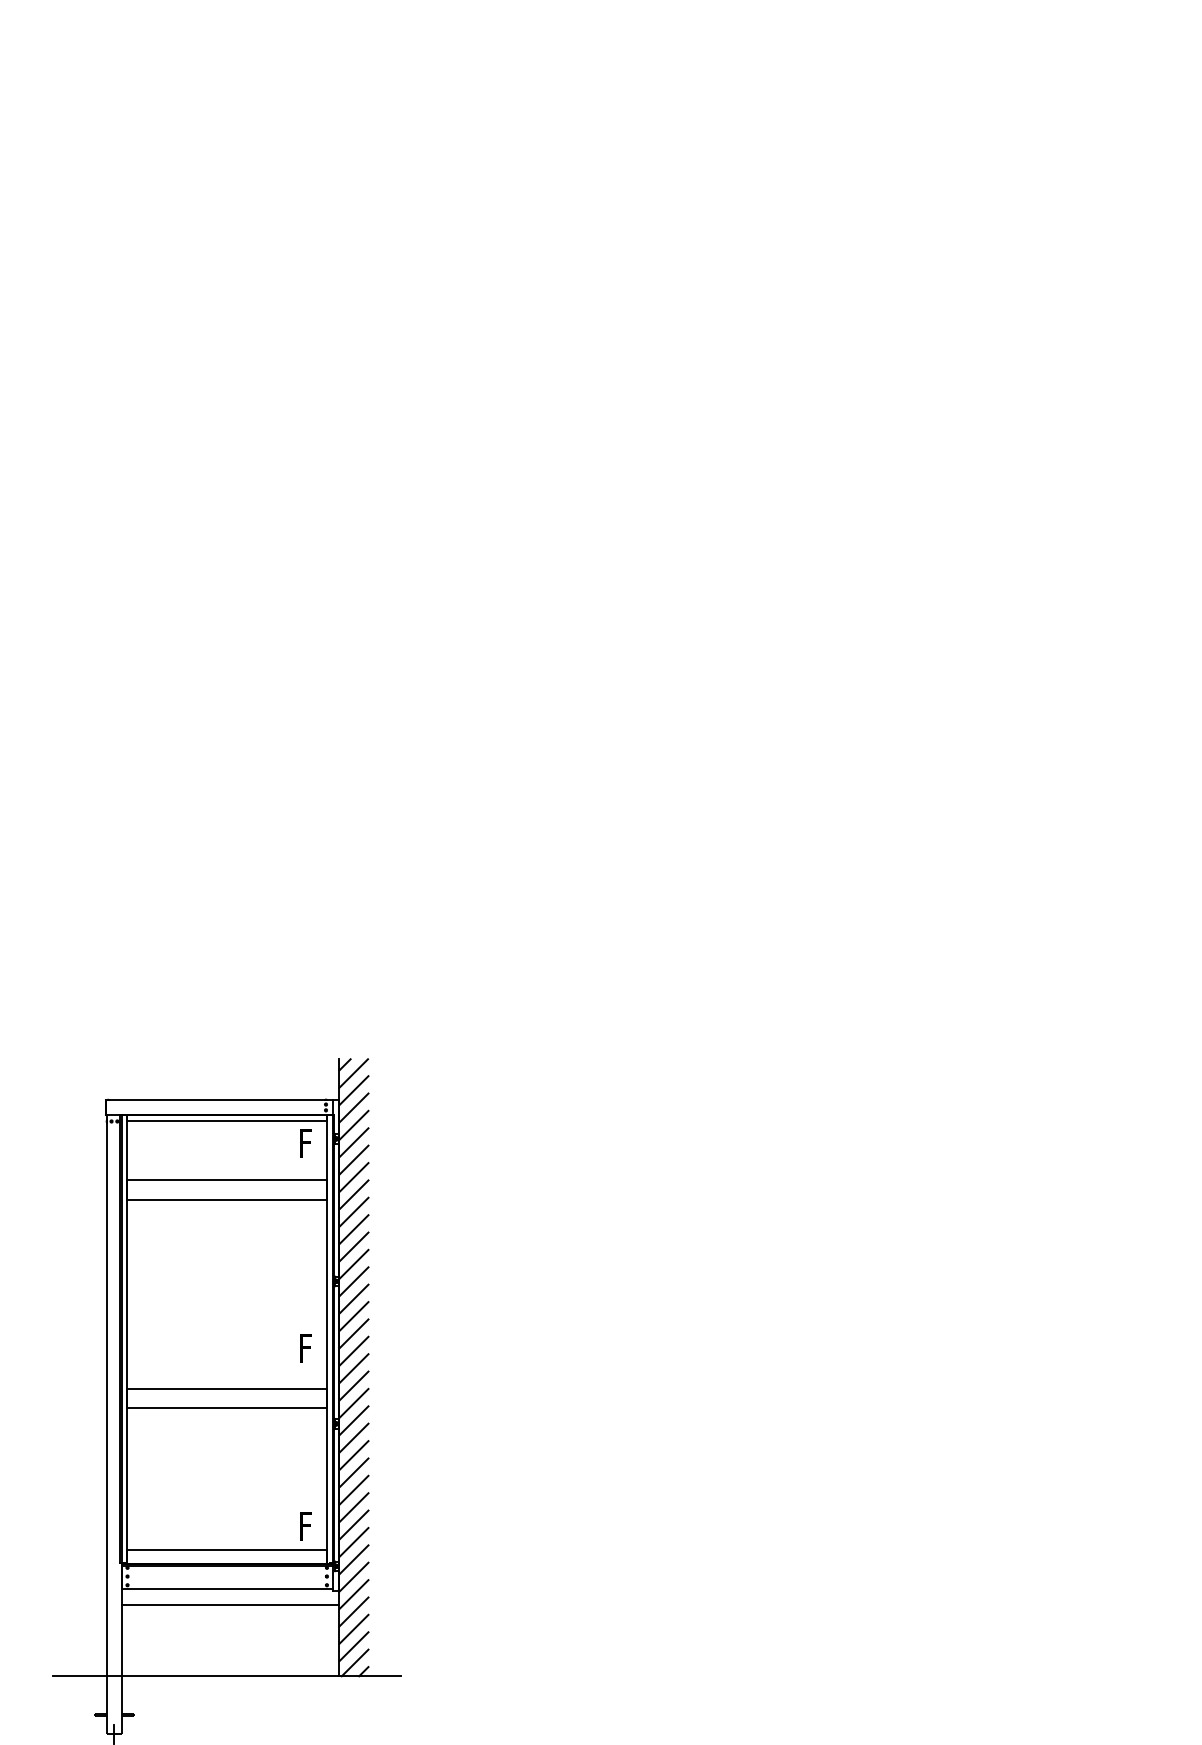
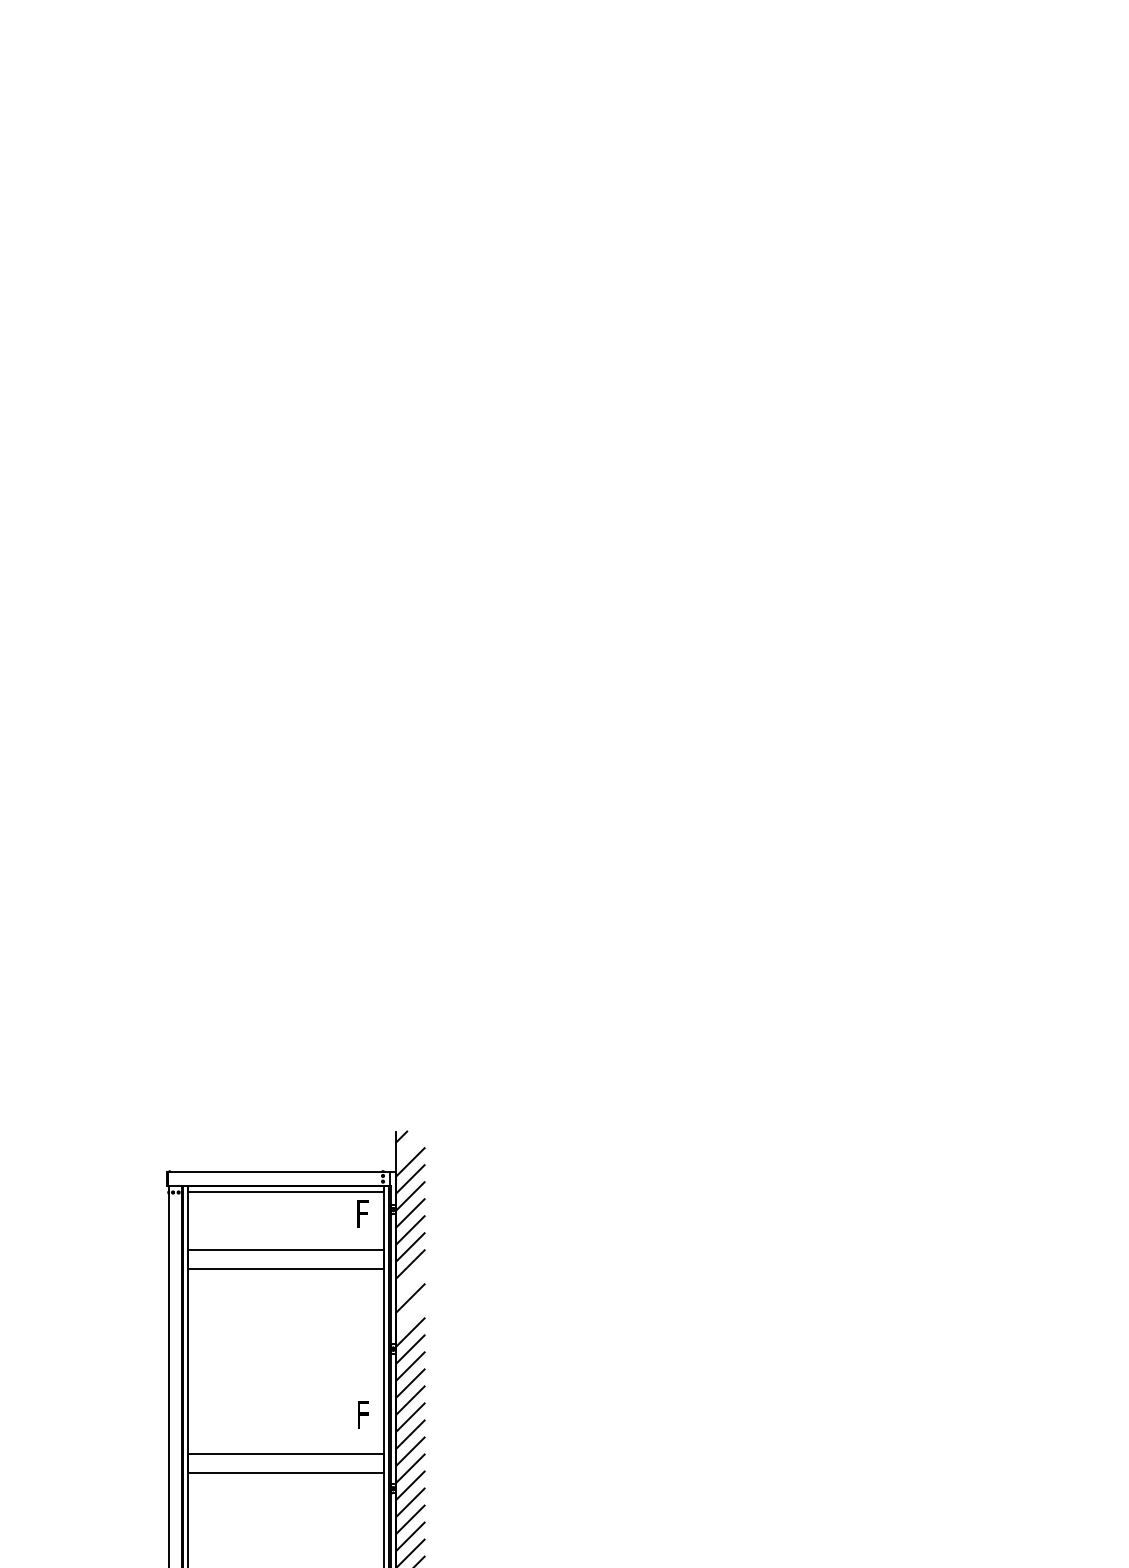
line: (353, 1073) -> (409, 1145), removed
line: (353, 1211) -> (409, 1280), removed
line: (353, 1246) -> (409, 1314), removed

